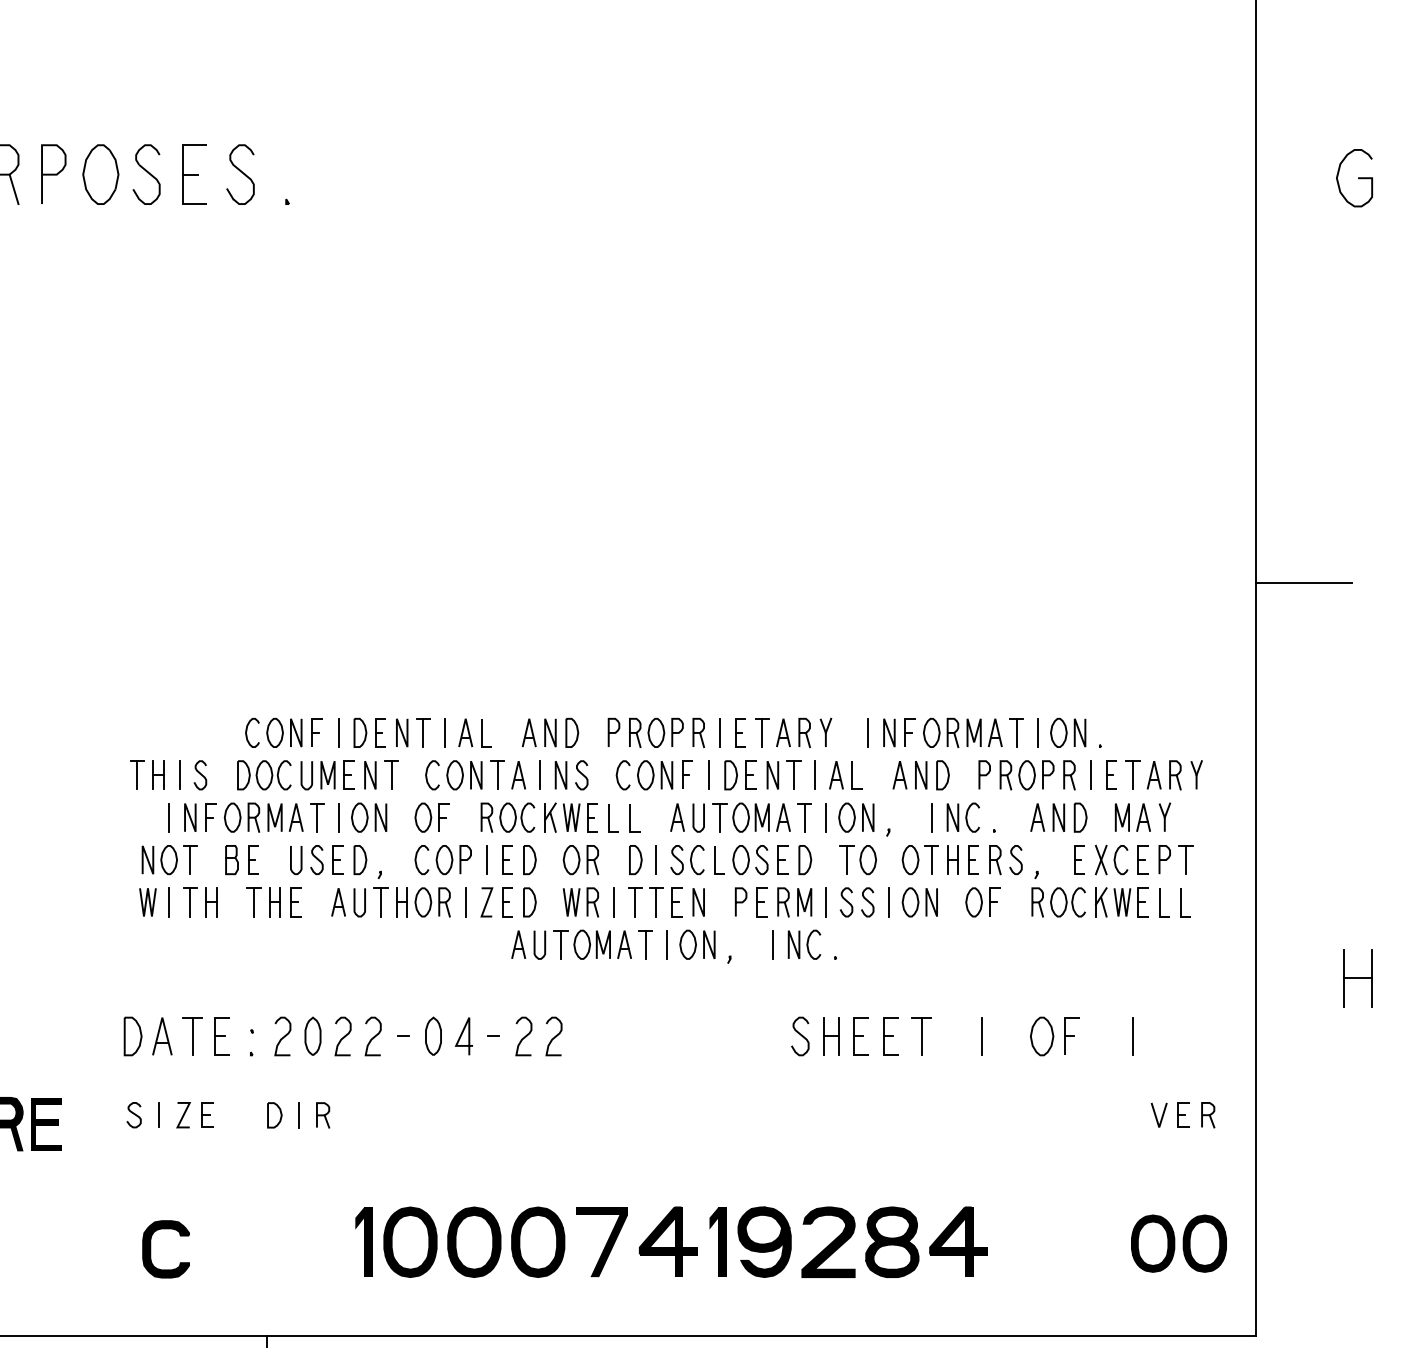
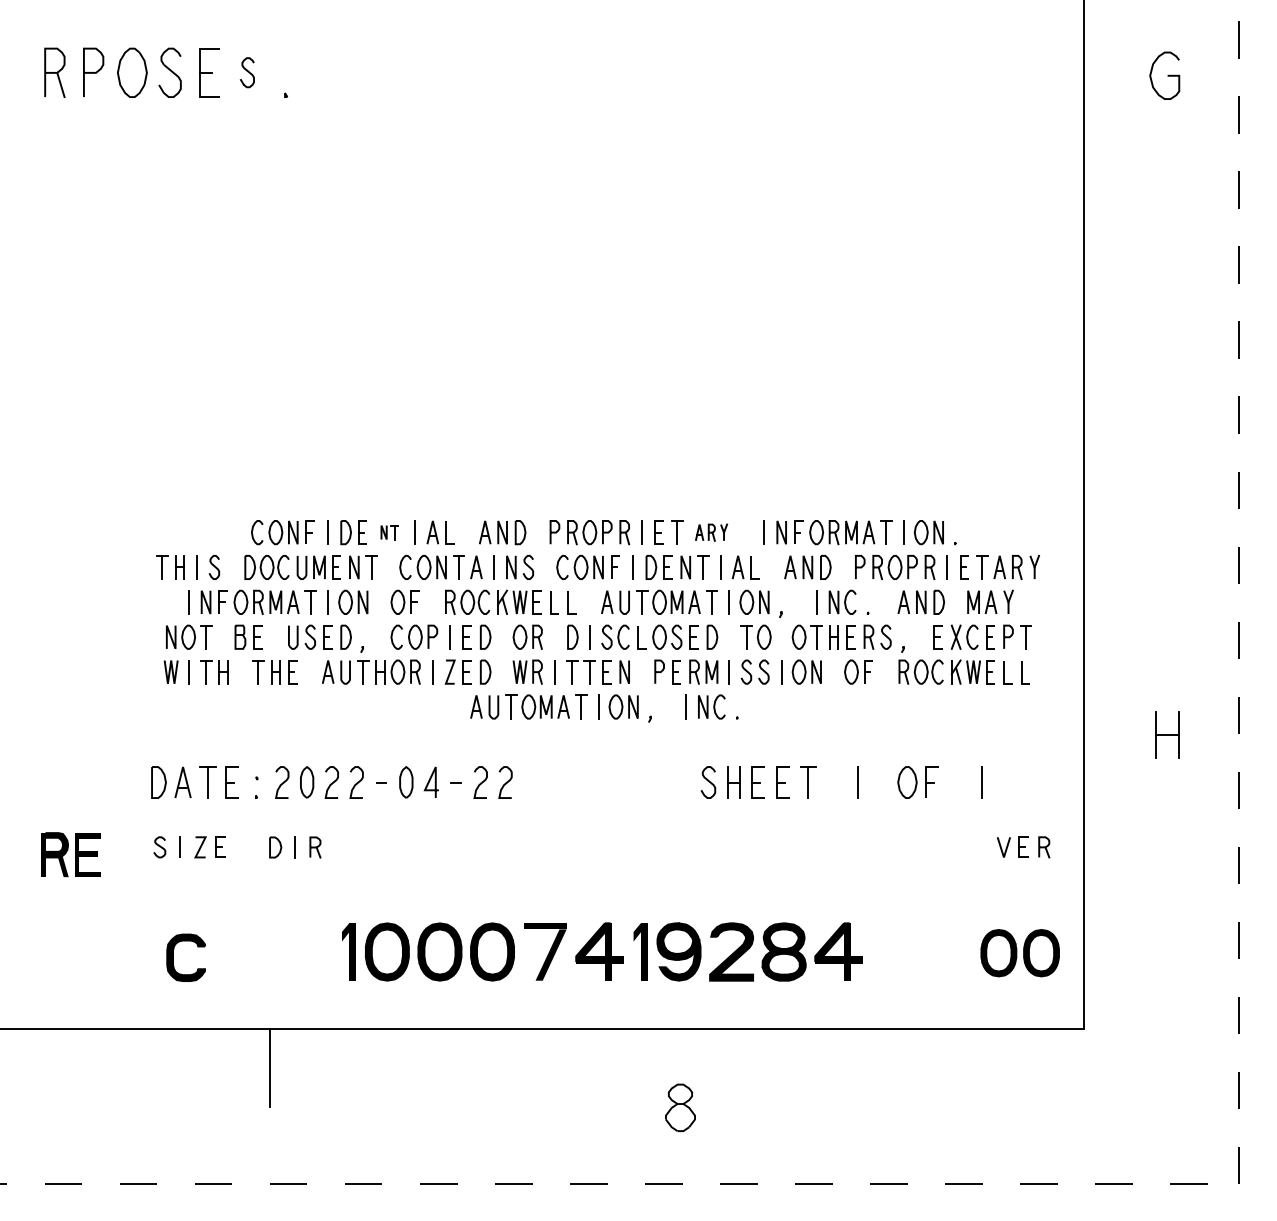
part: (240, 174) -> (247, 72), size x0.6
line: (1303, 583) -> (1122, 409), removed
part: (413, 732) -> (389, 532), size x0.6
part: (804, 732) -> (711, 532), size x0.7

